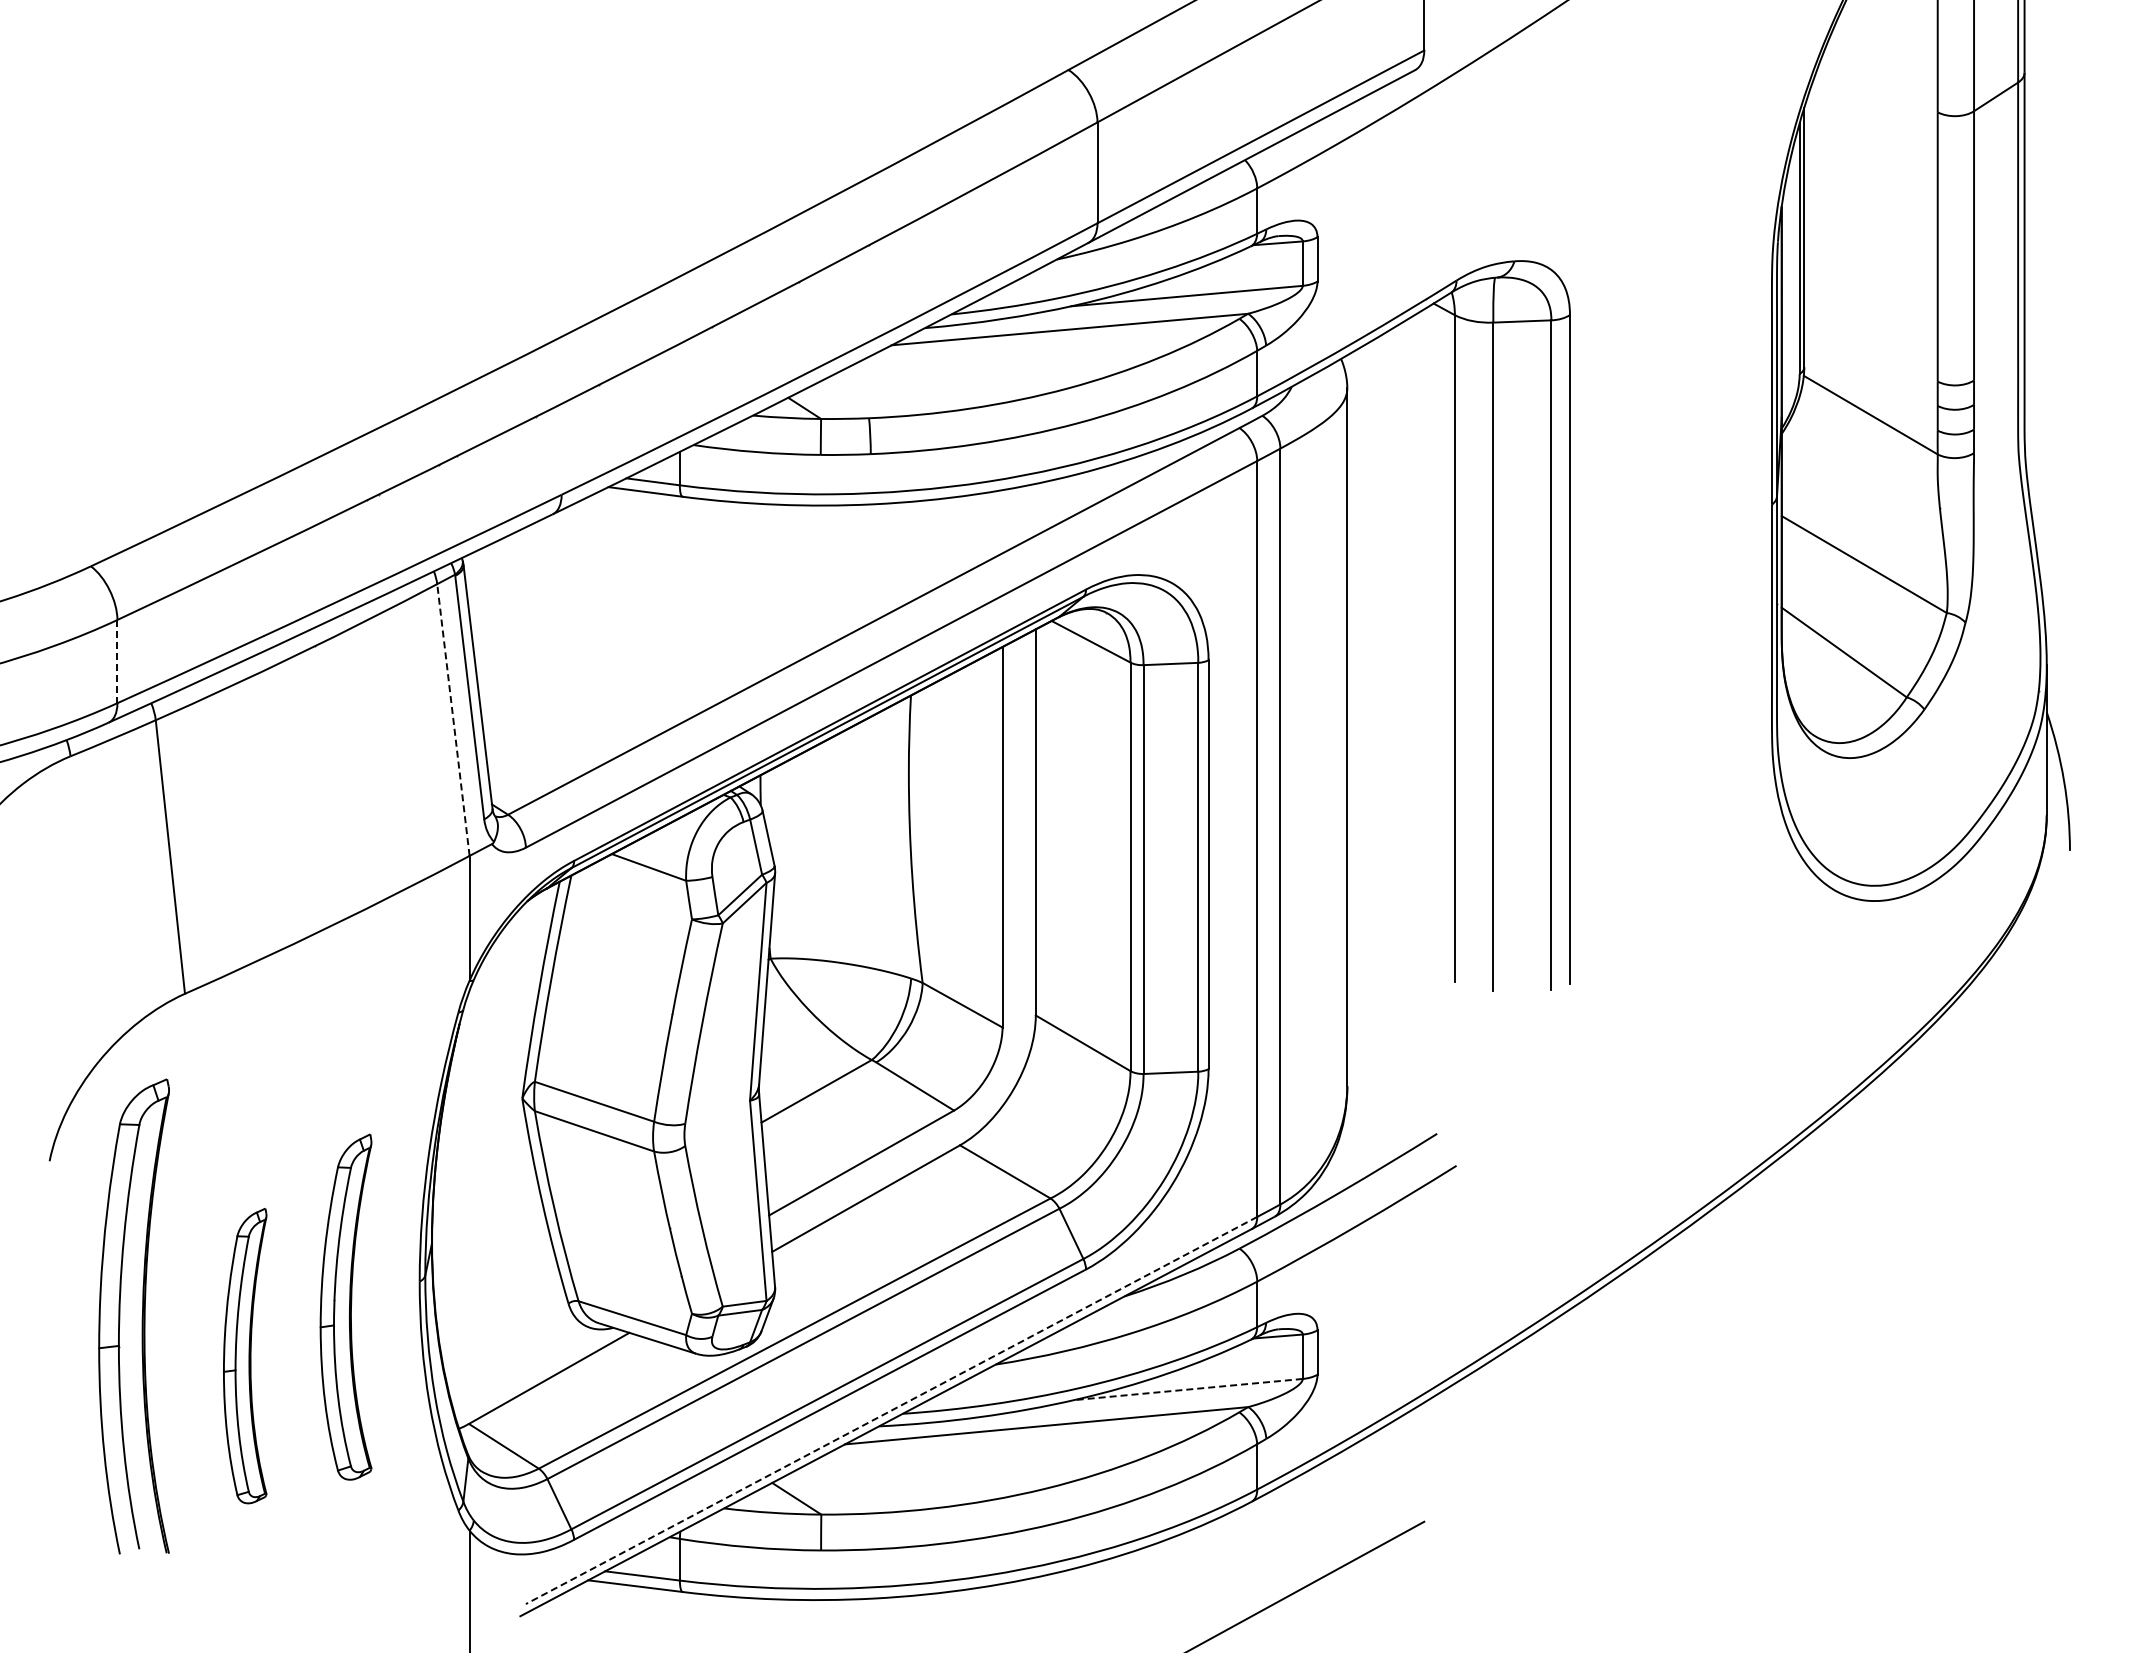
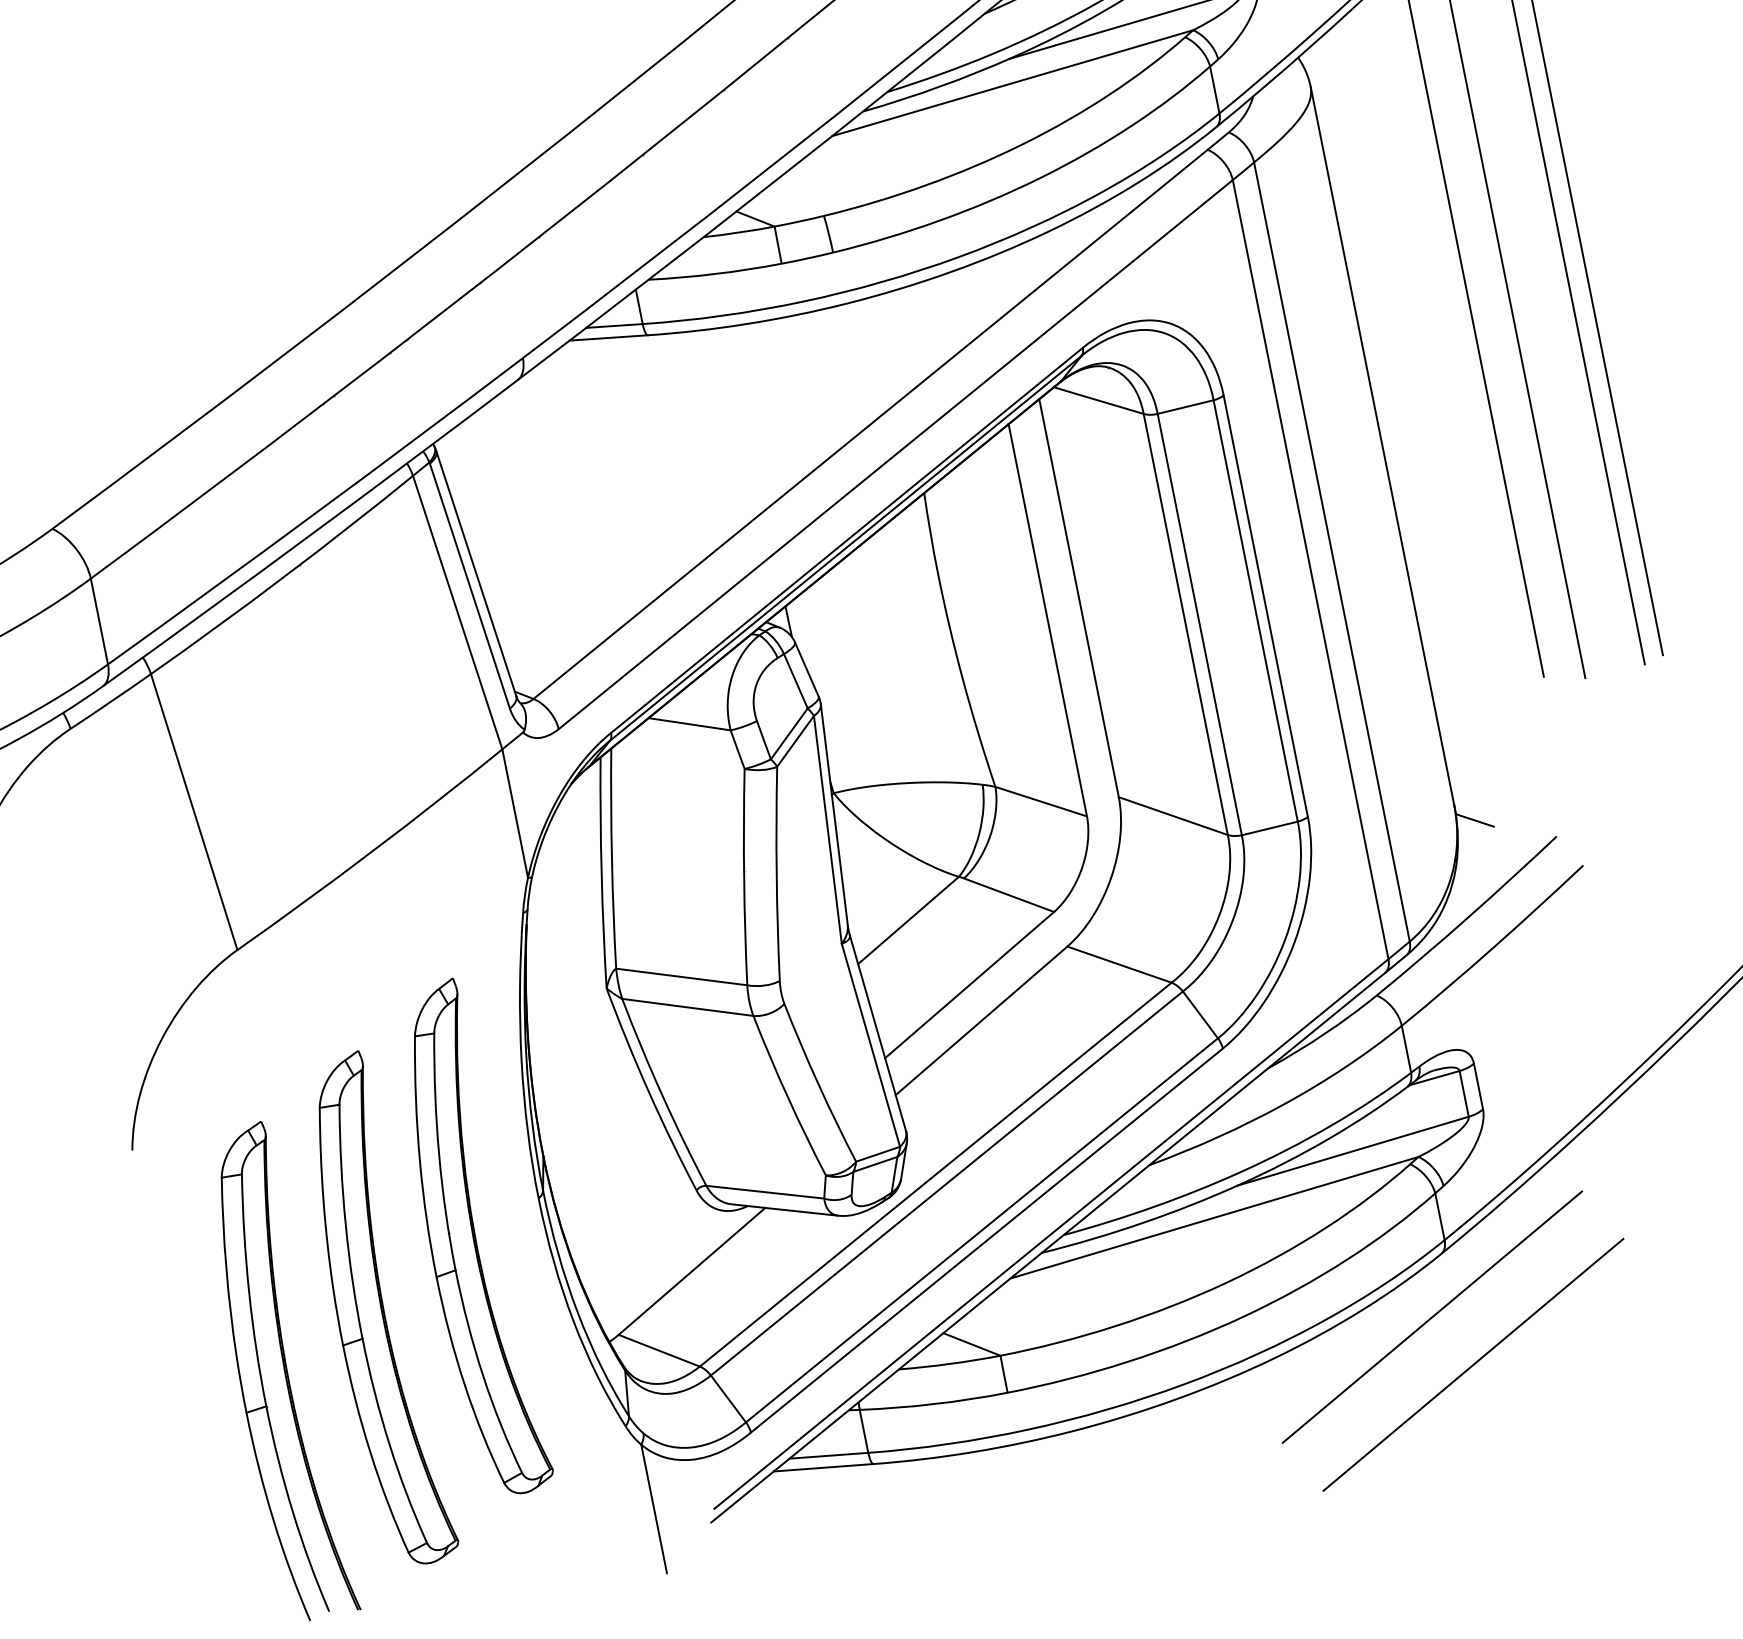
line: (117, 661) -> (99, 621), dashed -> solid
line: (453, 720) -> (457, 613), dashed -> solid
line: (1363, 1103) -> (1474, 820), added
part: (345, 1306) -> (467, 1239), size x1.43
part: (141, 1317) -> (283, 1372), moved
part: (244, 1355) -> (373, 1310), size x1.67
line: (1188, 1389) -> (1353, 1151), dashed -> solid
line: (891, 1410) -> (1051, 1233), dashed -> solid
line: (1231, 1558) -> (1432, 1316), added

